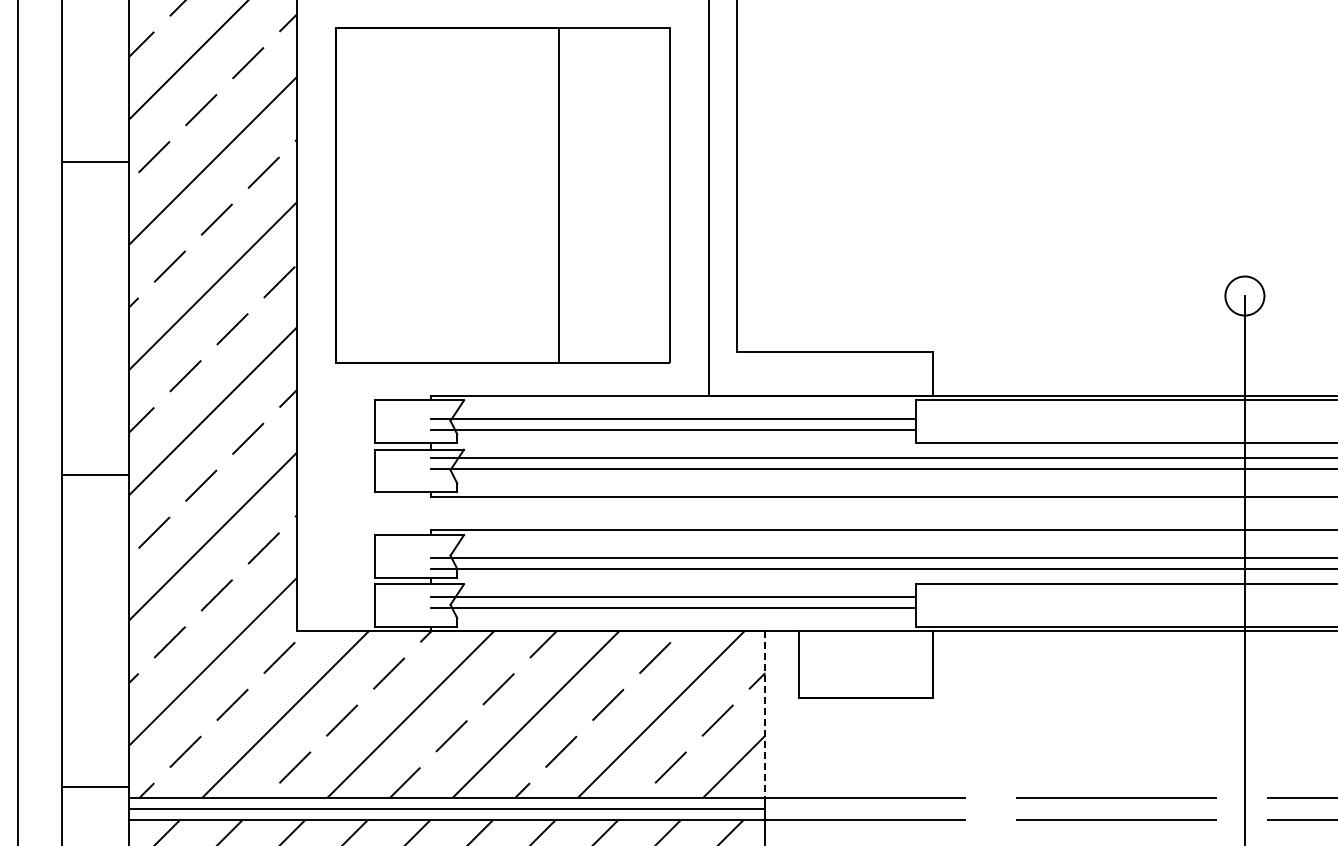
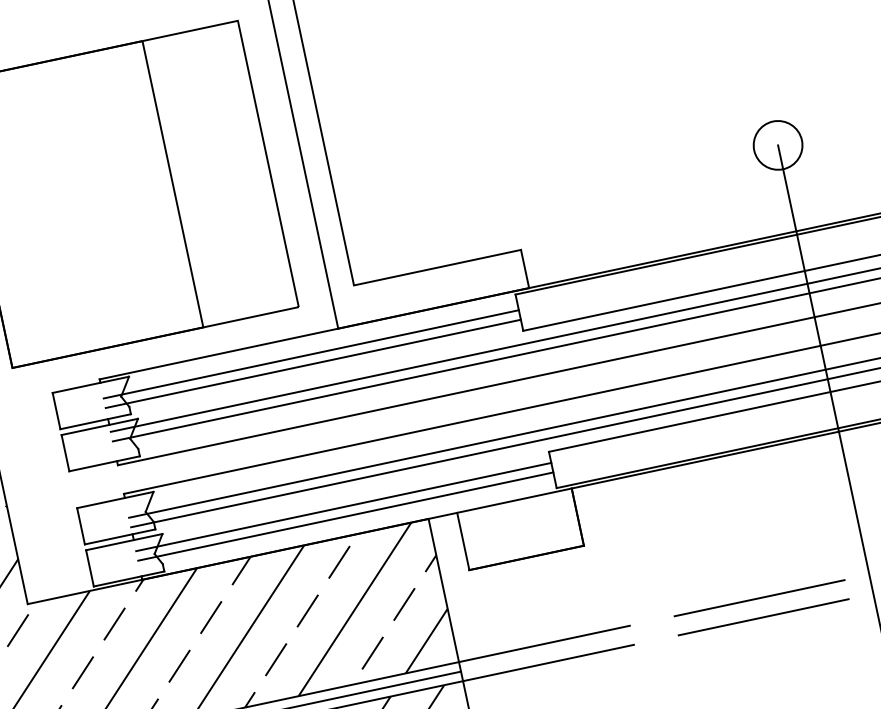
circle: (1244, 295) -> (777, 145), size x1.43
line: (765, 714) -> (444, 590), dashed -> solid

